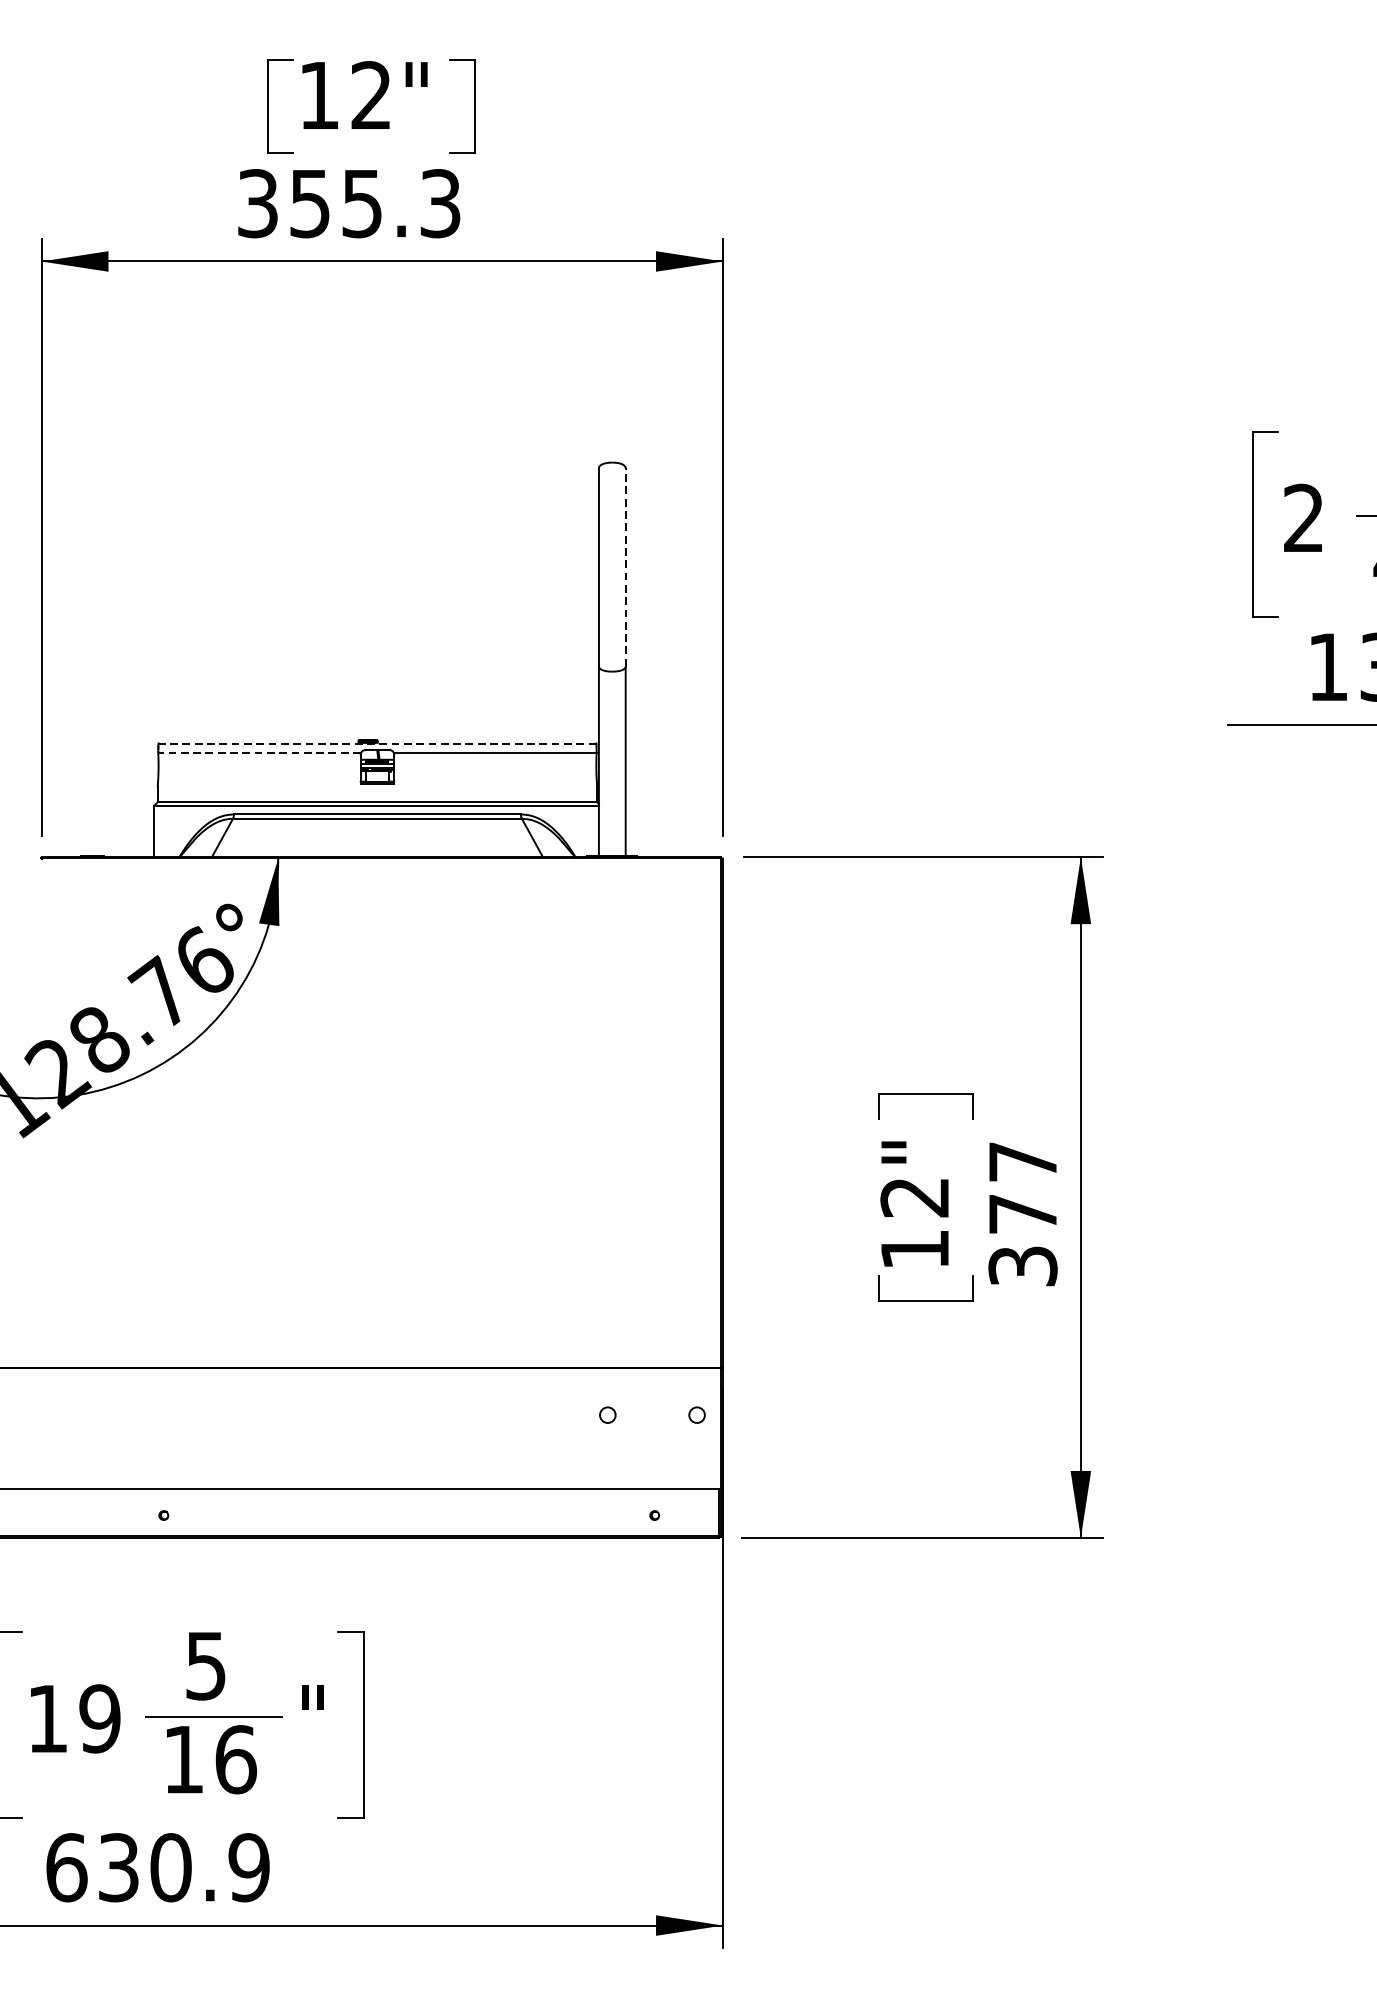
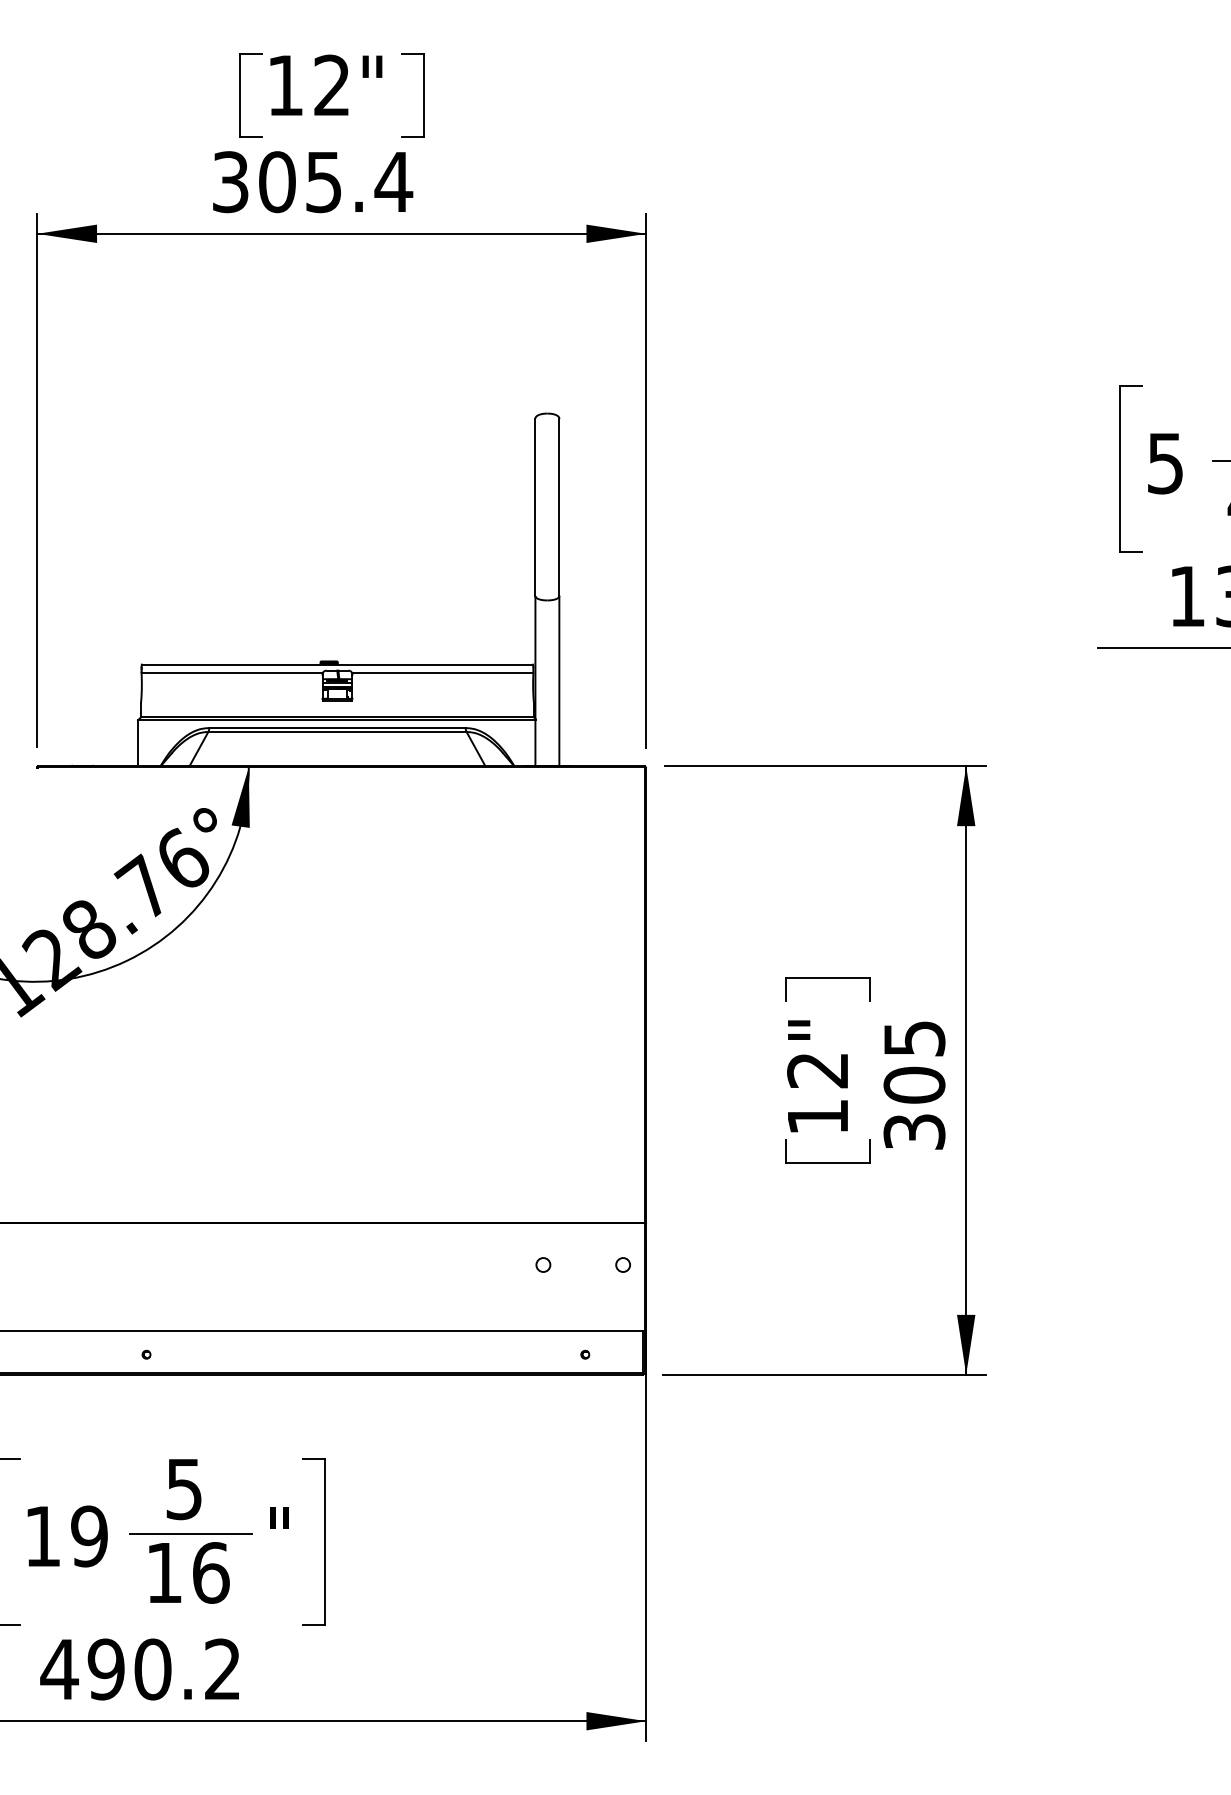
text: (376, 204) -> (336, 182), 355.3 -> 305.4
text: (1302, 518) -> (1164, 463), 2 -> 5
line: (625, 567) -> (559, 507), dashed -> solid
line: (377, 743) -> (337, 664), dashed -> solid
line: (259, 753) -> (232, 673), dashed -> solid
text: (1023, 1188) -> (914, 1062), 377 -> 305
text: (157, 1867) -> (140, 1669), 630.9 -> 490.2

